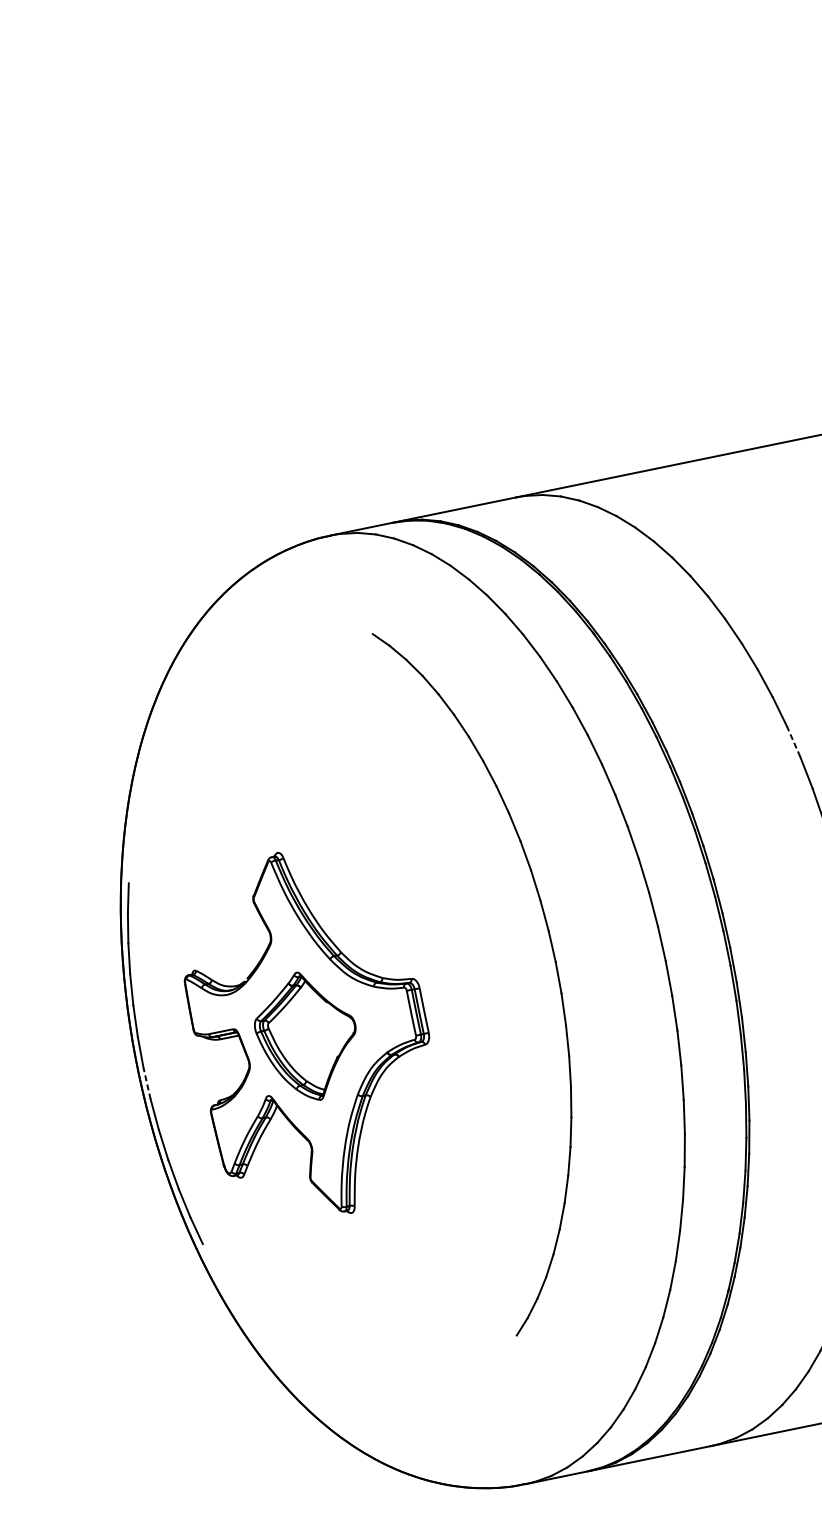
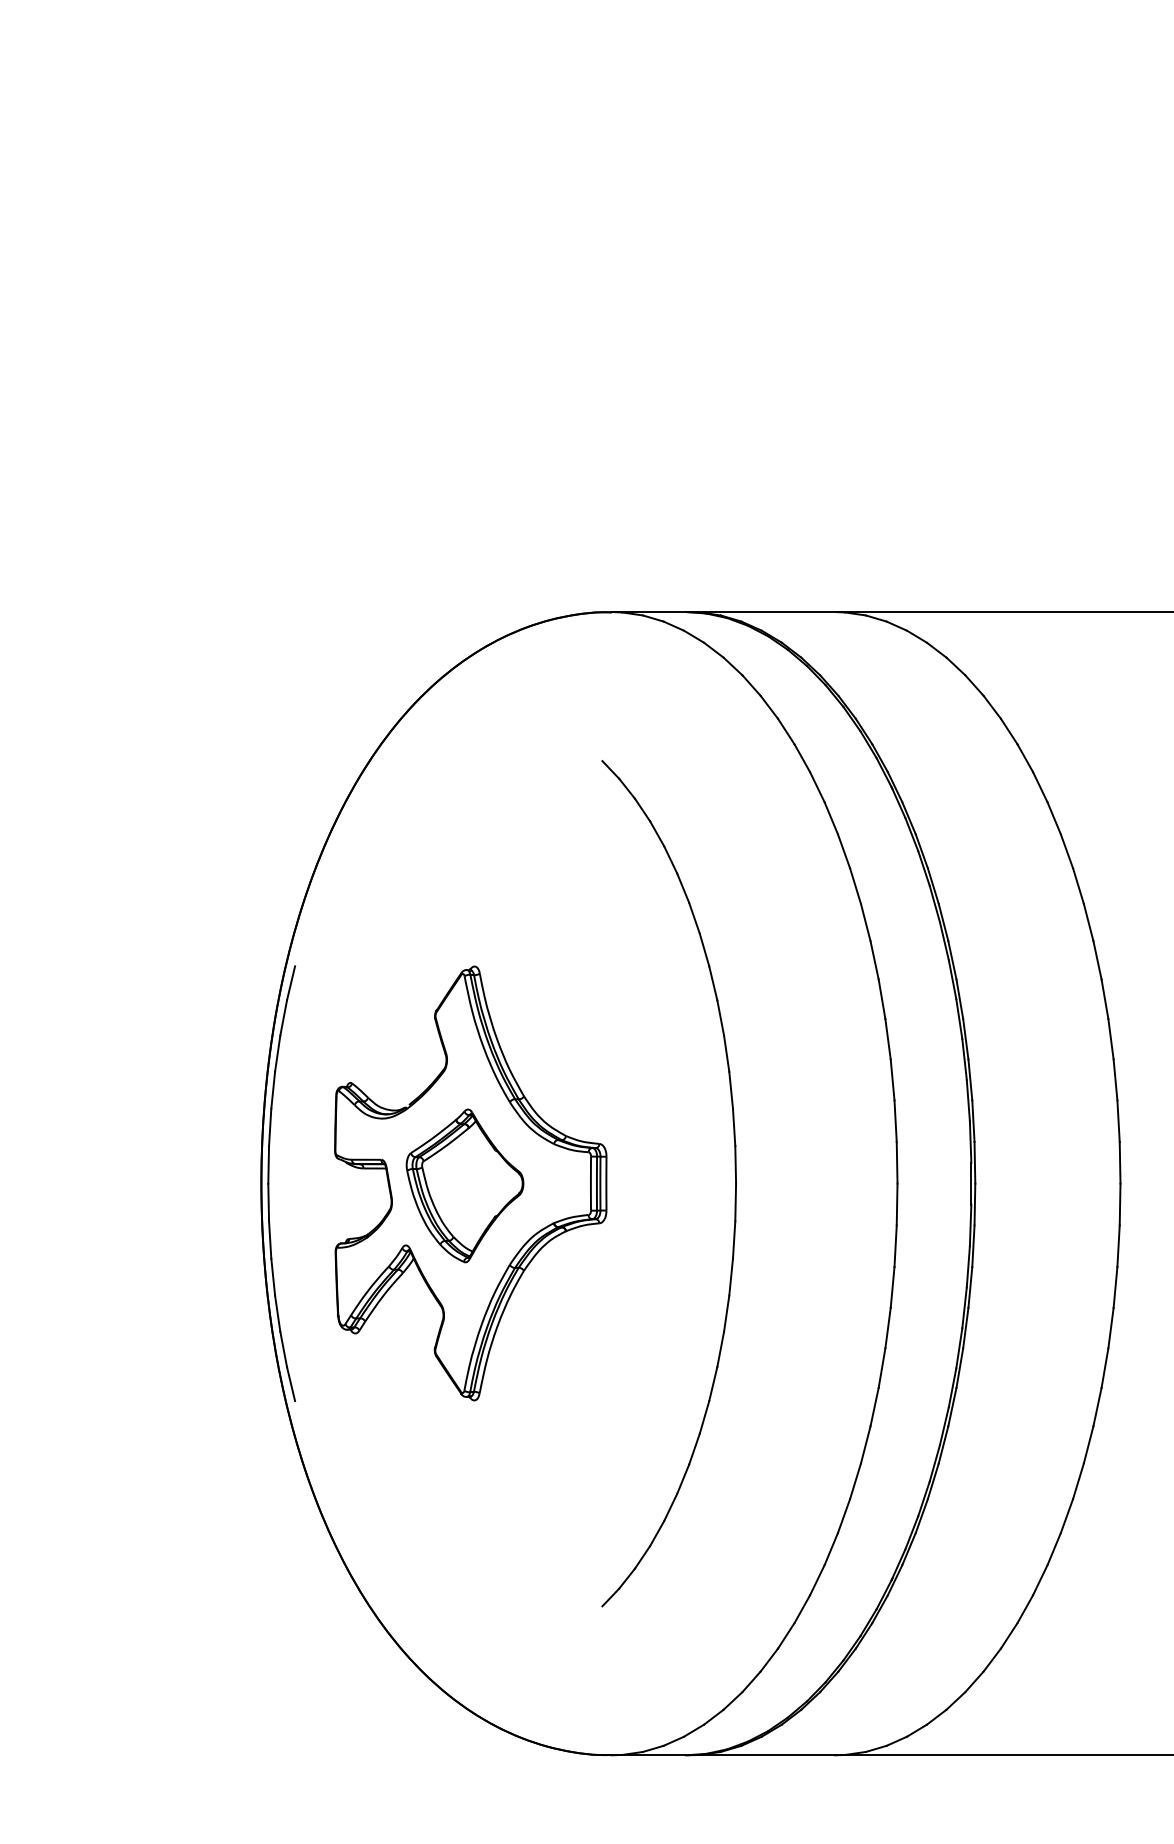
line: (793, 741) -> (1097, 960), dashed -> solid
part: (555, 961) -> (735, 1183), moved
line: (146, 1083) -> (268, 1202), dashed -> solid

